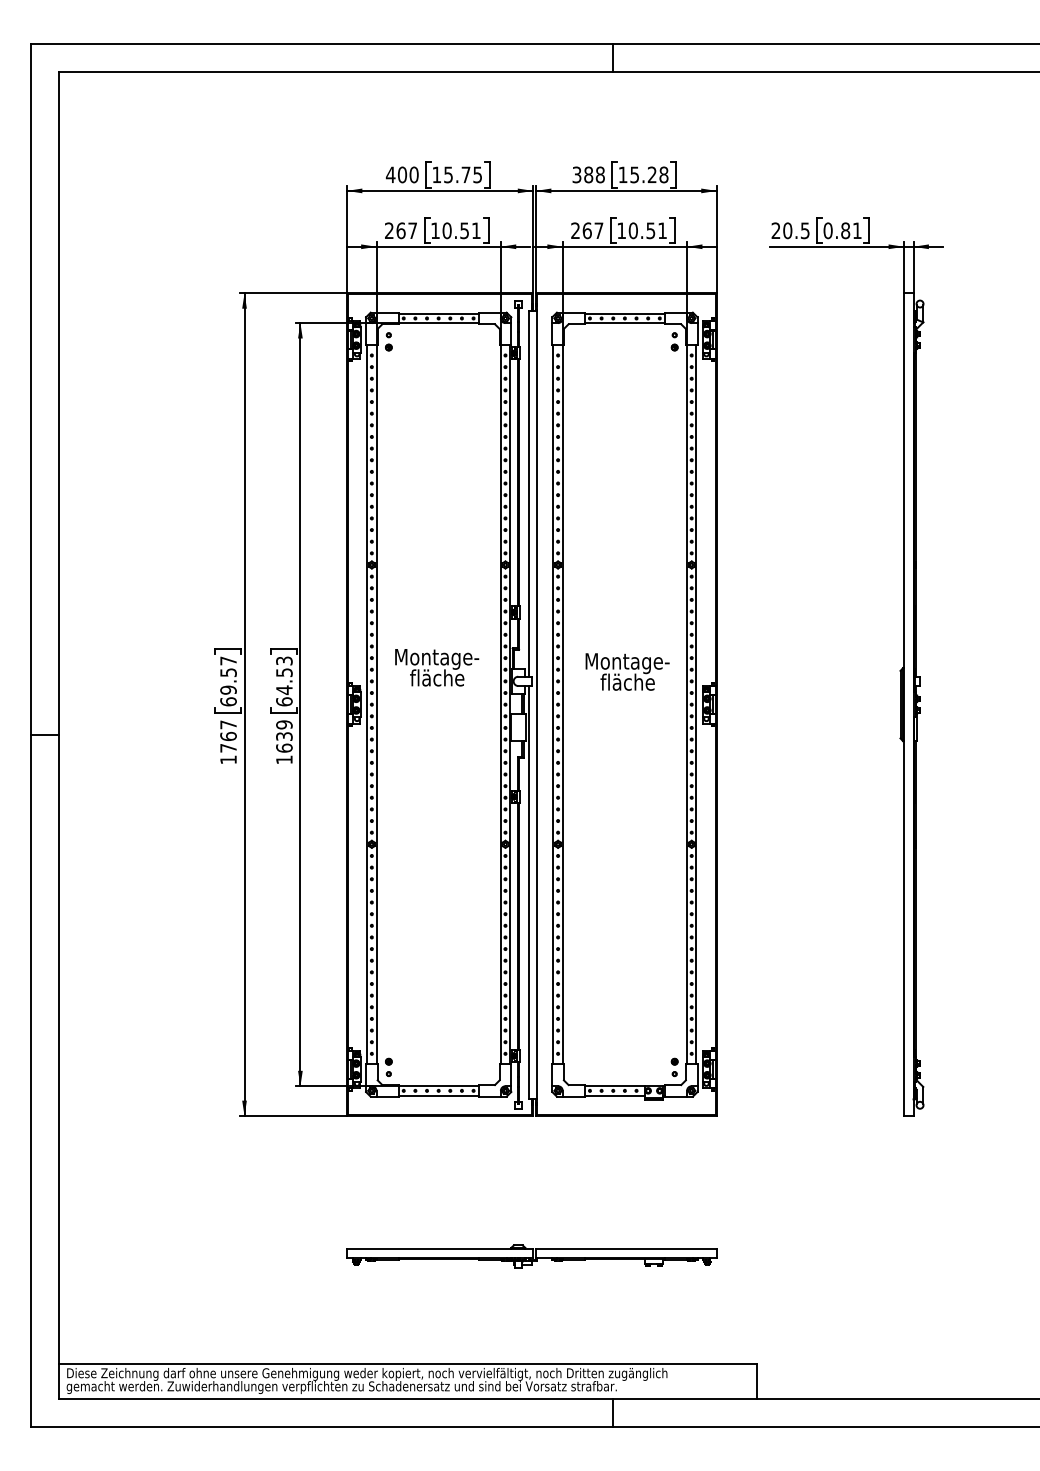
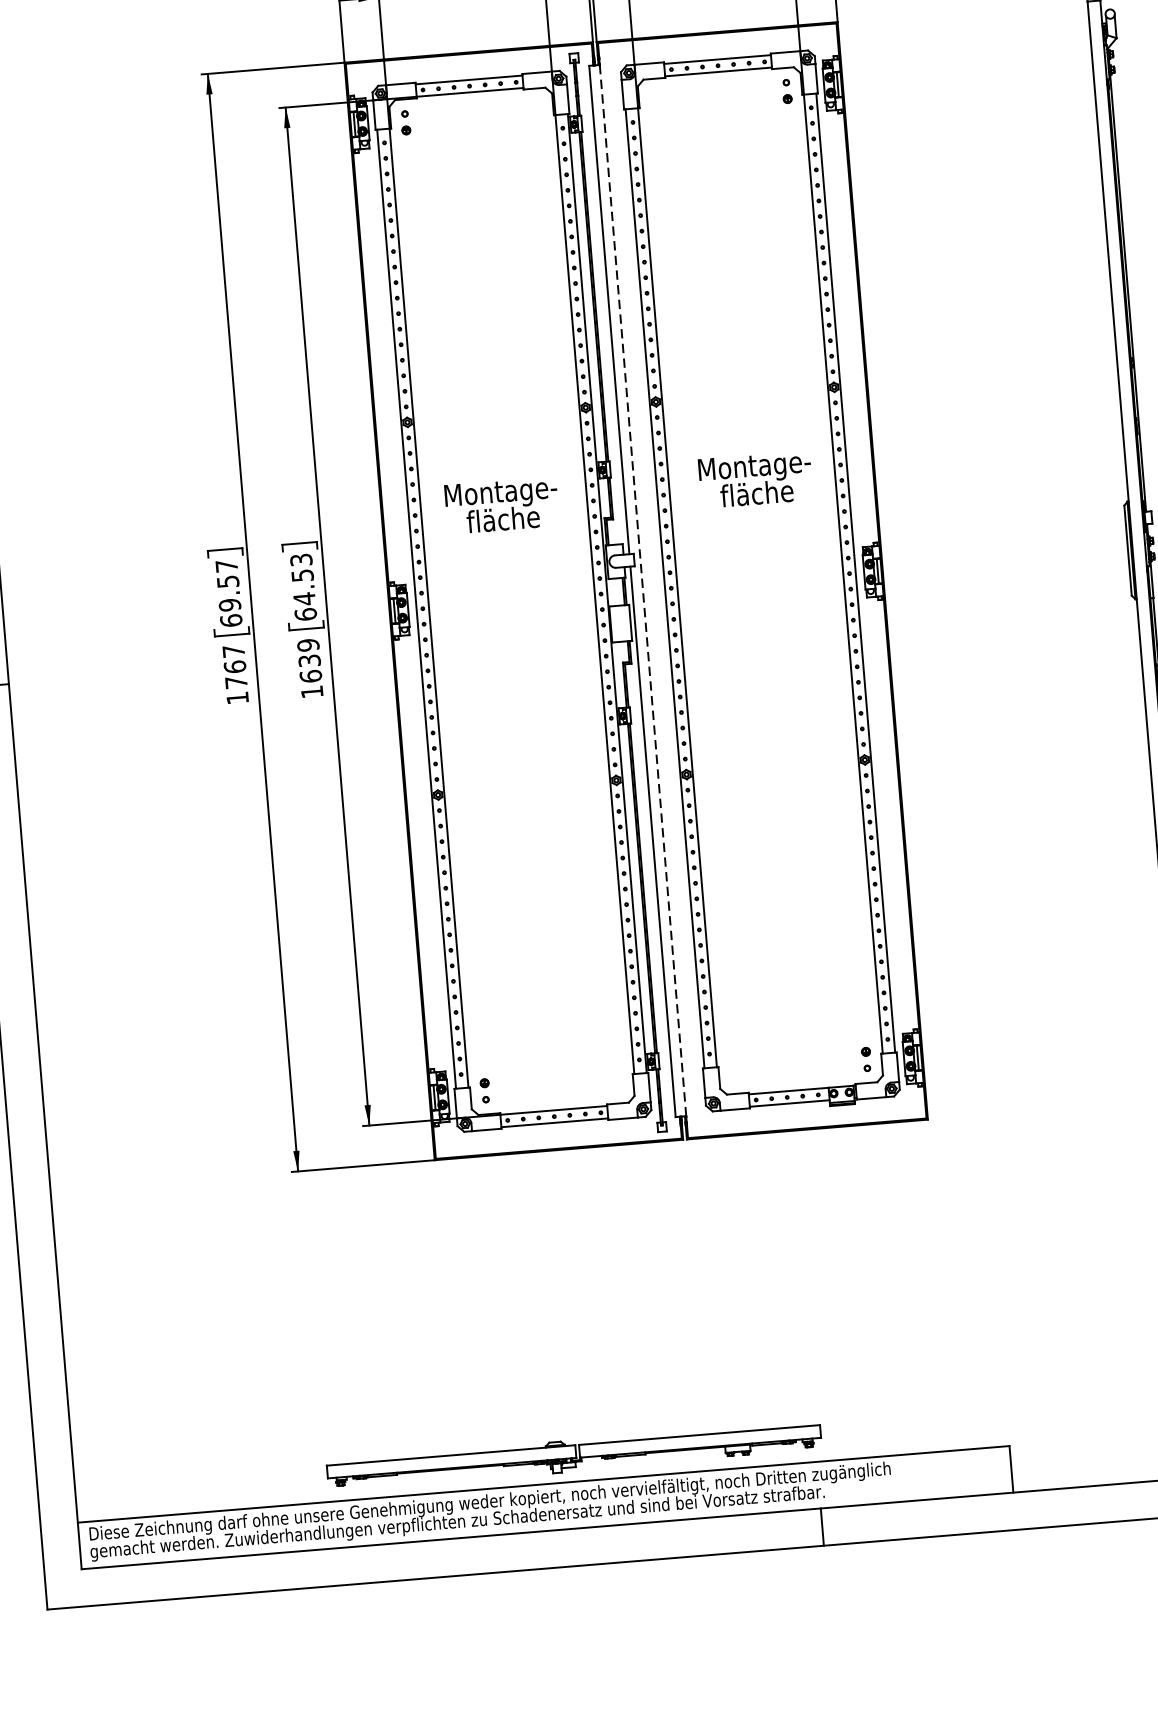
text: (437, 667) -> (502, 505), moved
text: (627, 671) -> (755, 479), moved
line: (536, 704) -> (642, 590), solid -> dashed
part: (531, 1256) -> (573, 1455), moved

